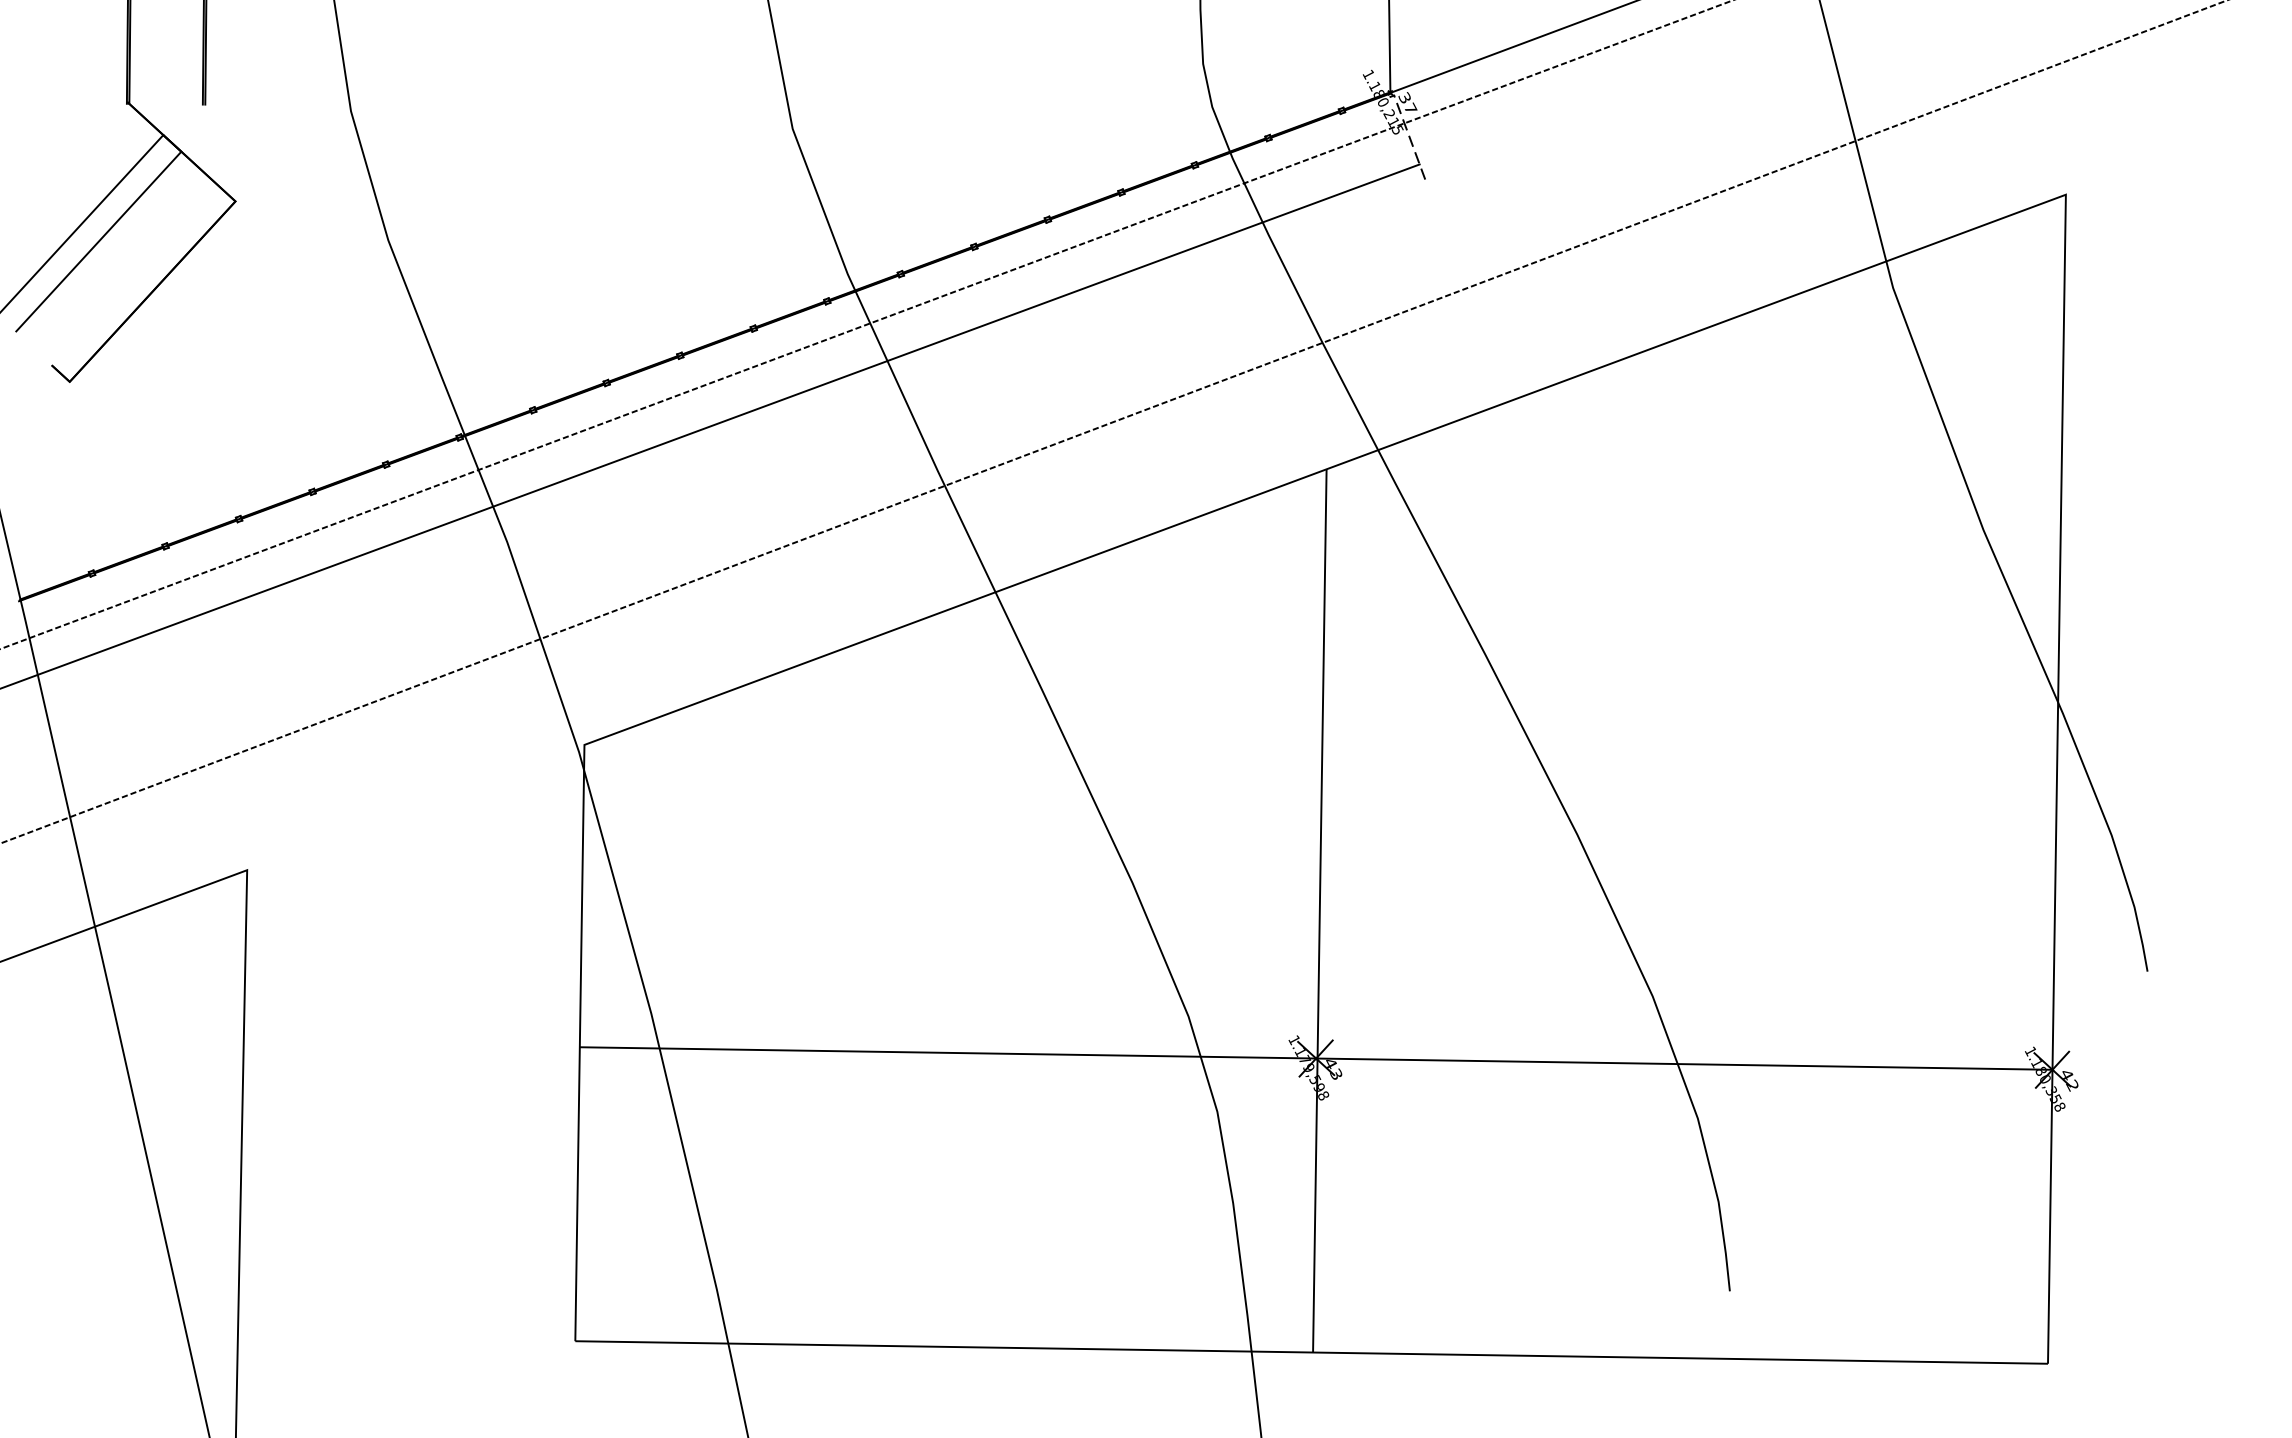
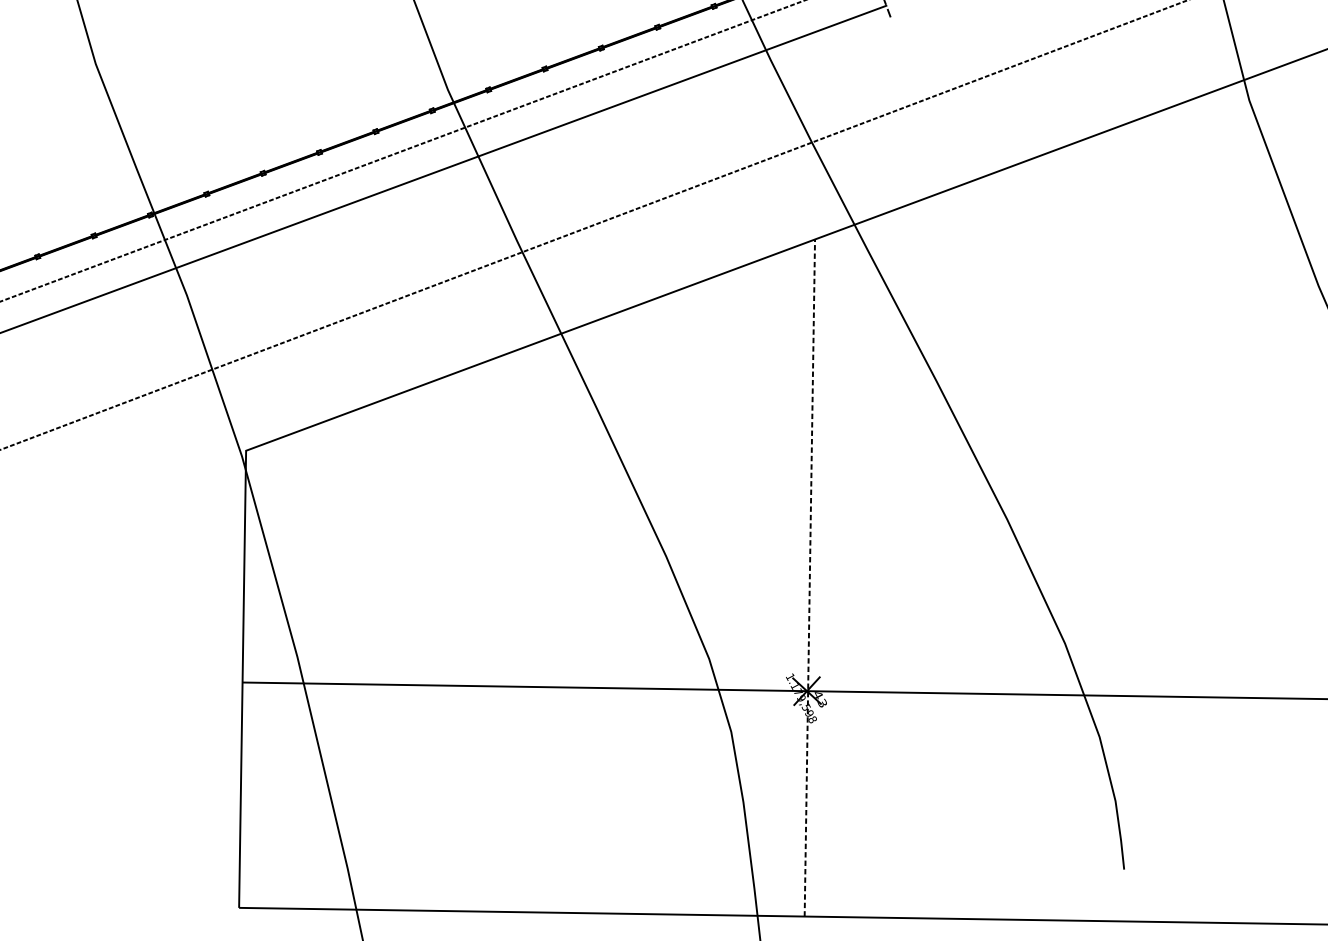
line: (1319, 910) -> (809, 577), solid -> dashed

